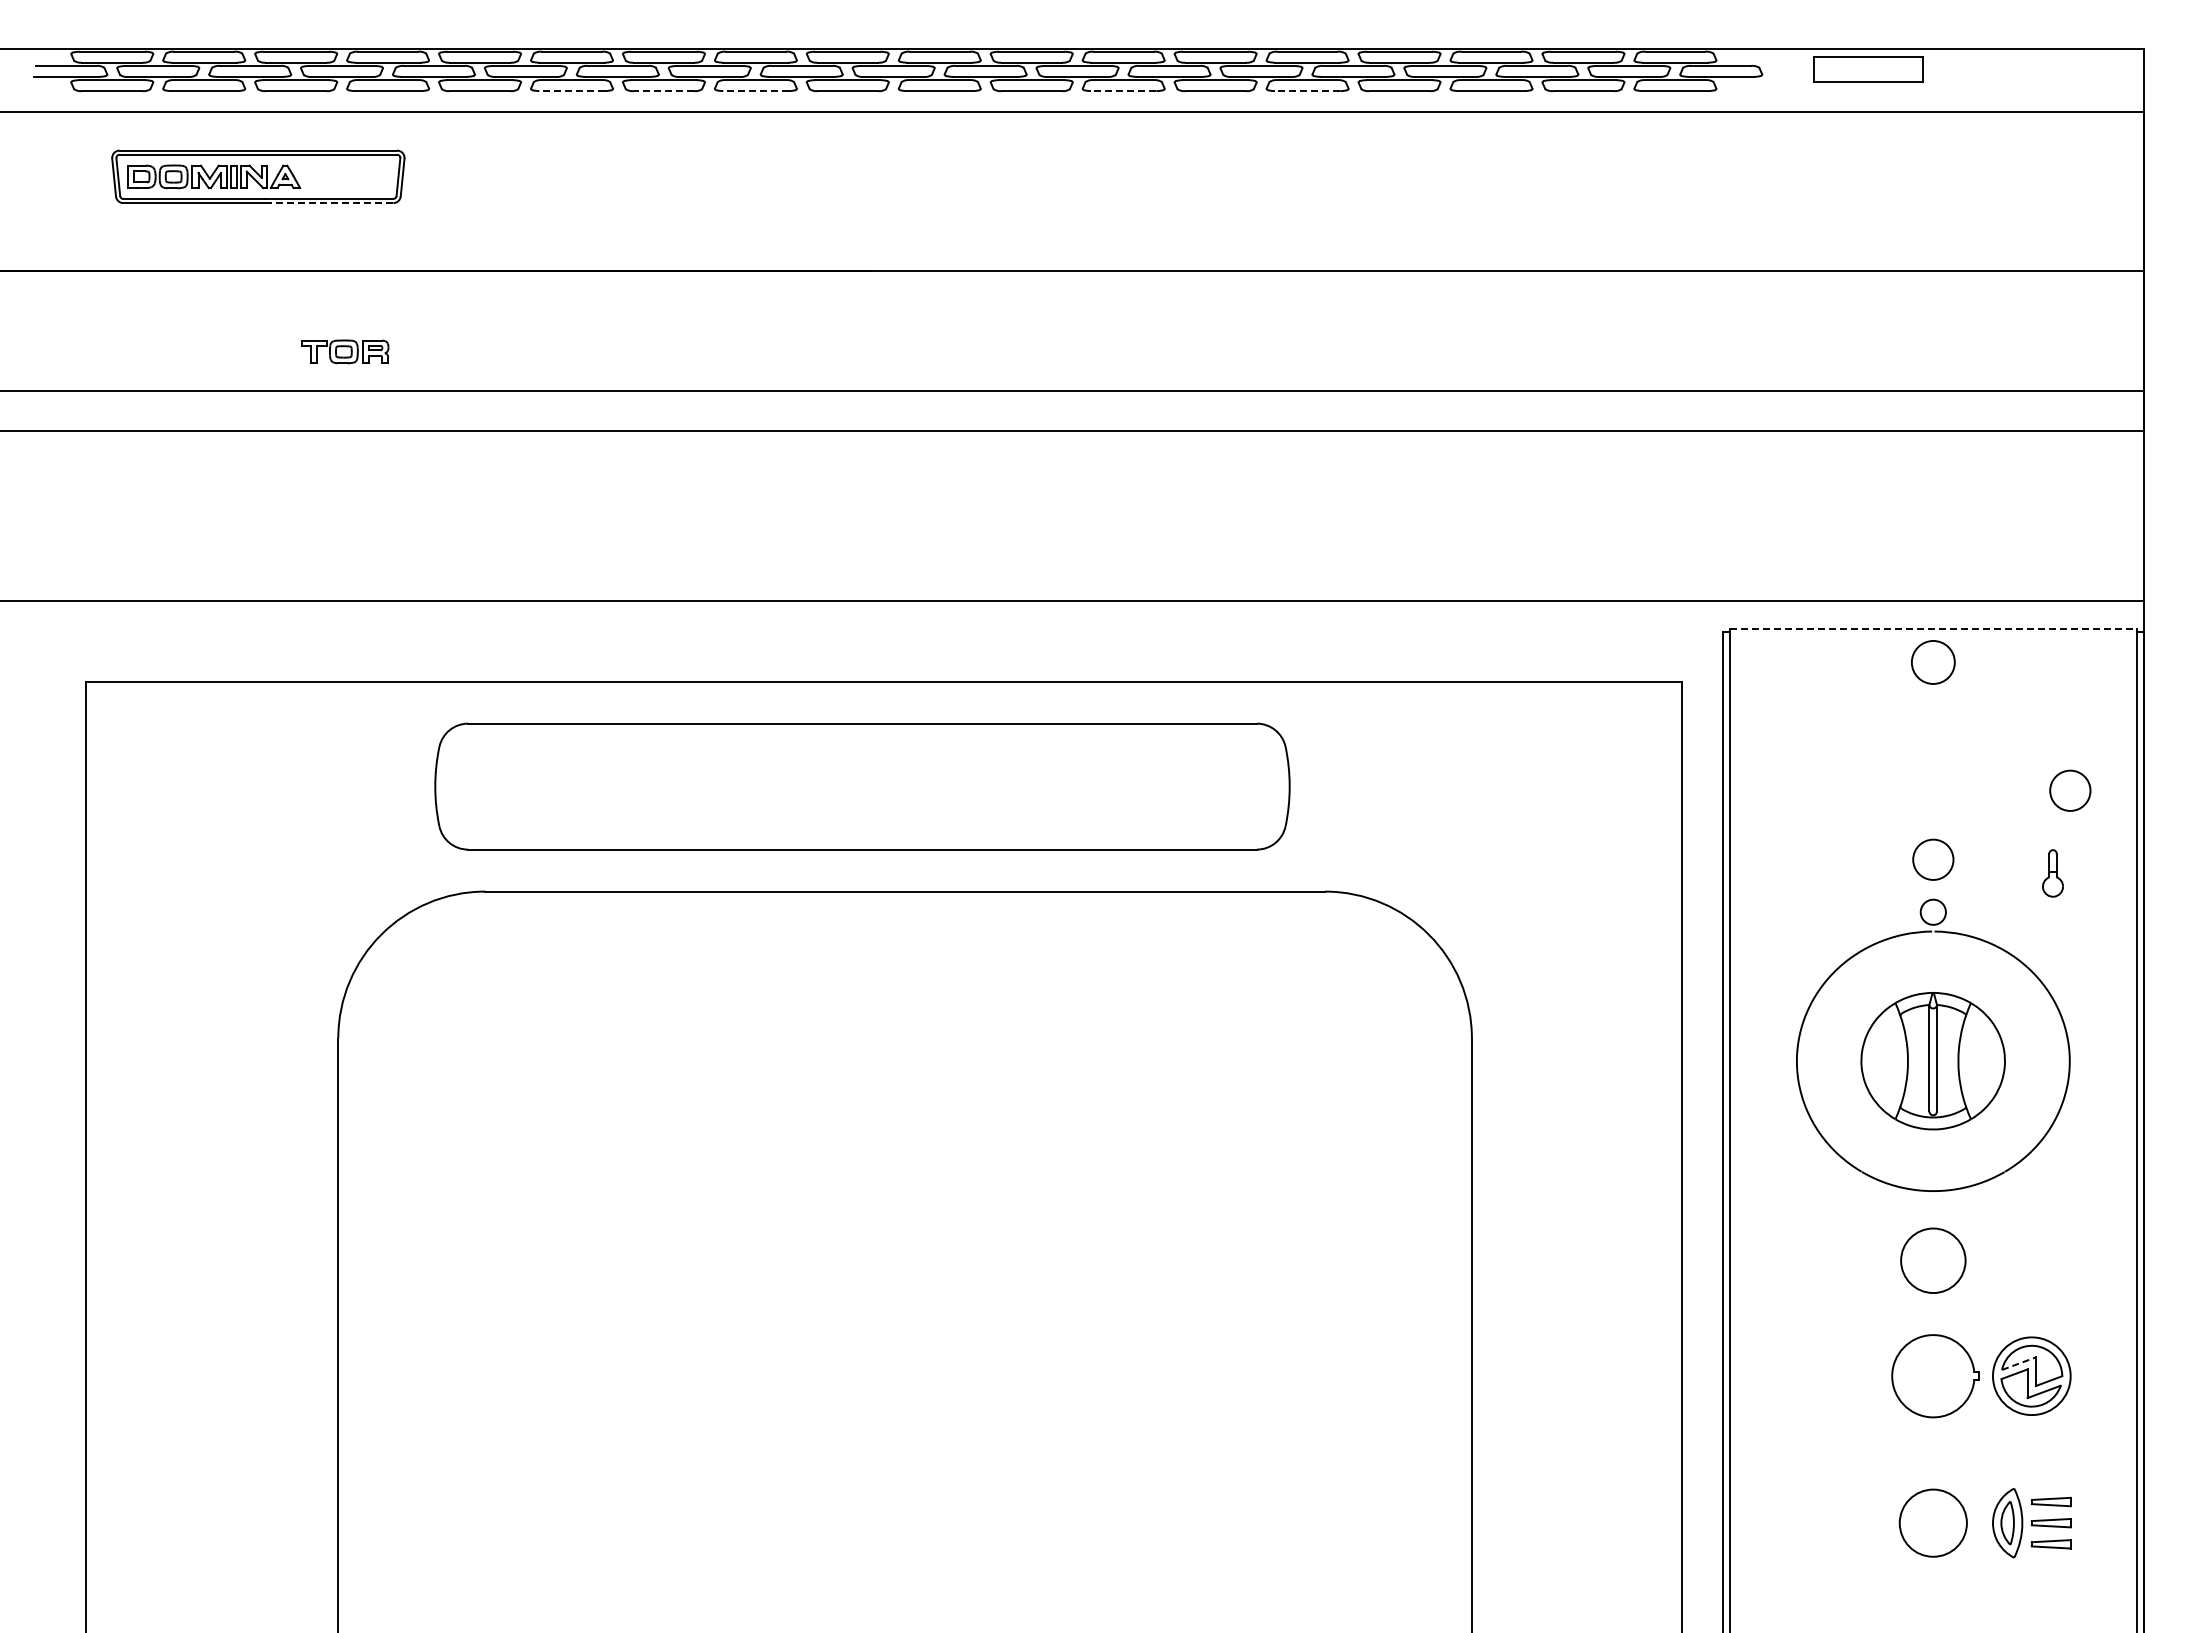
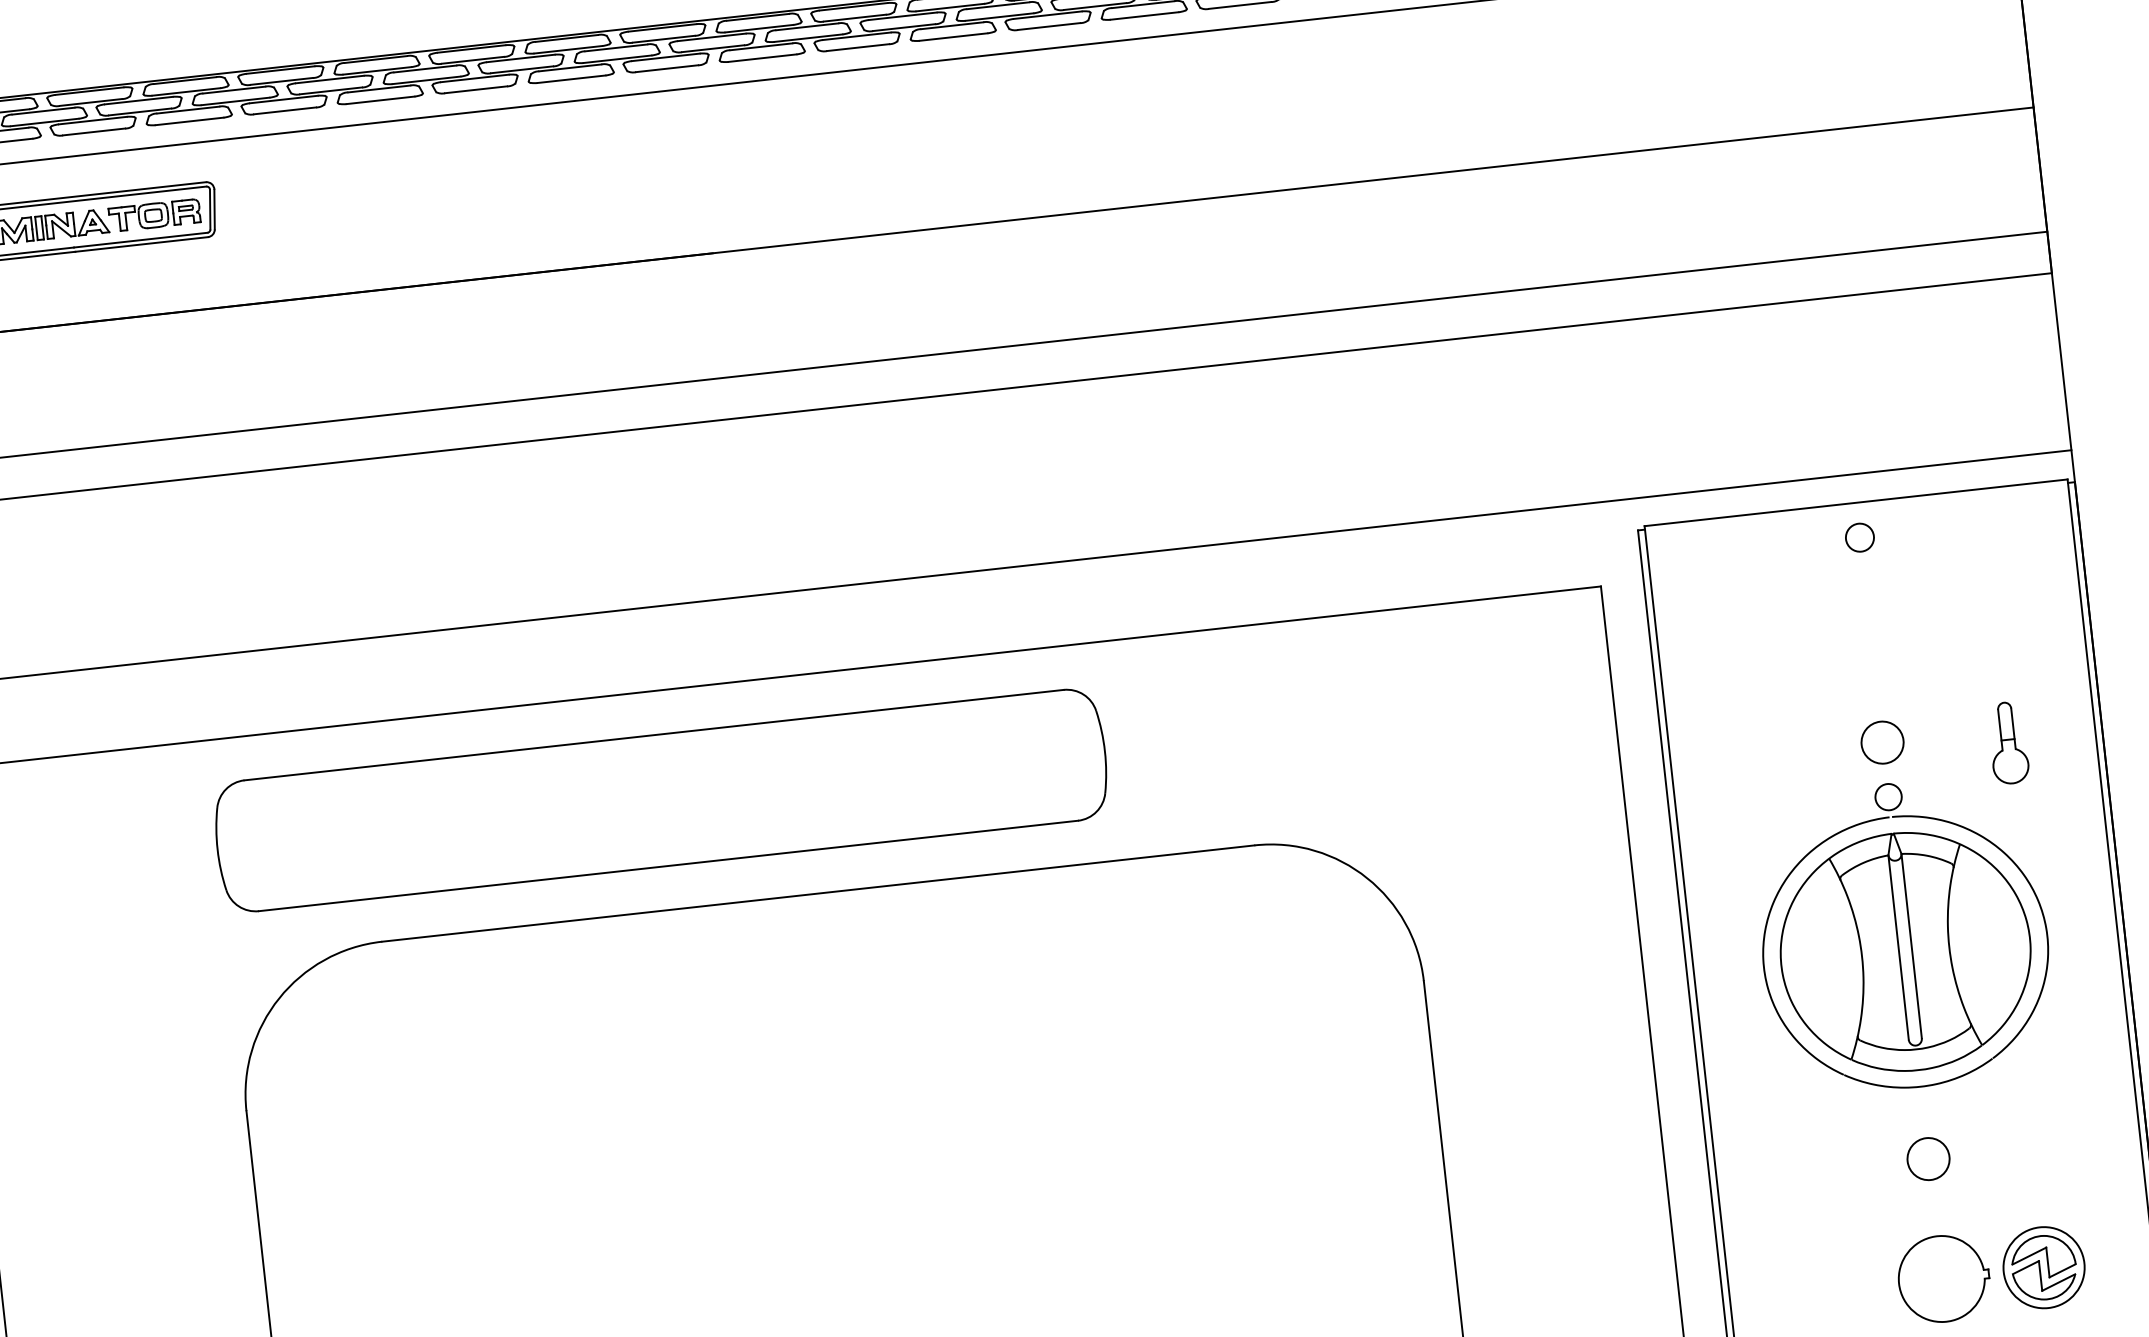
line: (572, 91) -> (381, 100), dashed -> solid
line: (663, 91) -> (475, 90), dashed -> solid
line: (755, 91) -> (571, 79), dashed -> solid
line: (1123, 91) -> (953, 37), dashed -> solid
line: (1307, 91) -> (1144, 16), dashed -> solid
line: (329, 203) -> (141, 244), dashed -> solid
part: (345, 351) -> (155, 215), moved
line: (1933, 628) -> (1856, 502), dashed -> solid
circle: (1932, 662) -> (1859, 537), size x0.62
part: (862, 786) -> (661, 800), moved
circle: (2070, 790) -> (2017, 654), removed
part: (2052, 873) -> (2007, 743), size x1.67
part: (1932, 1060) -> (1904, 951), size x1.67
circle: (1933, 1260) -> (1928, 1158), size x0.62
line: (2019, 1363) -> (2029, 1255), dashed -> solid

